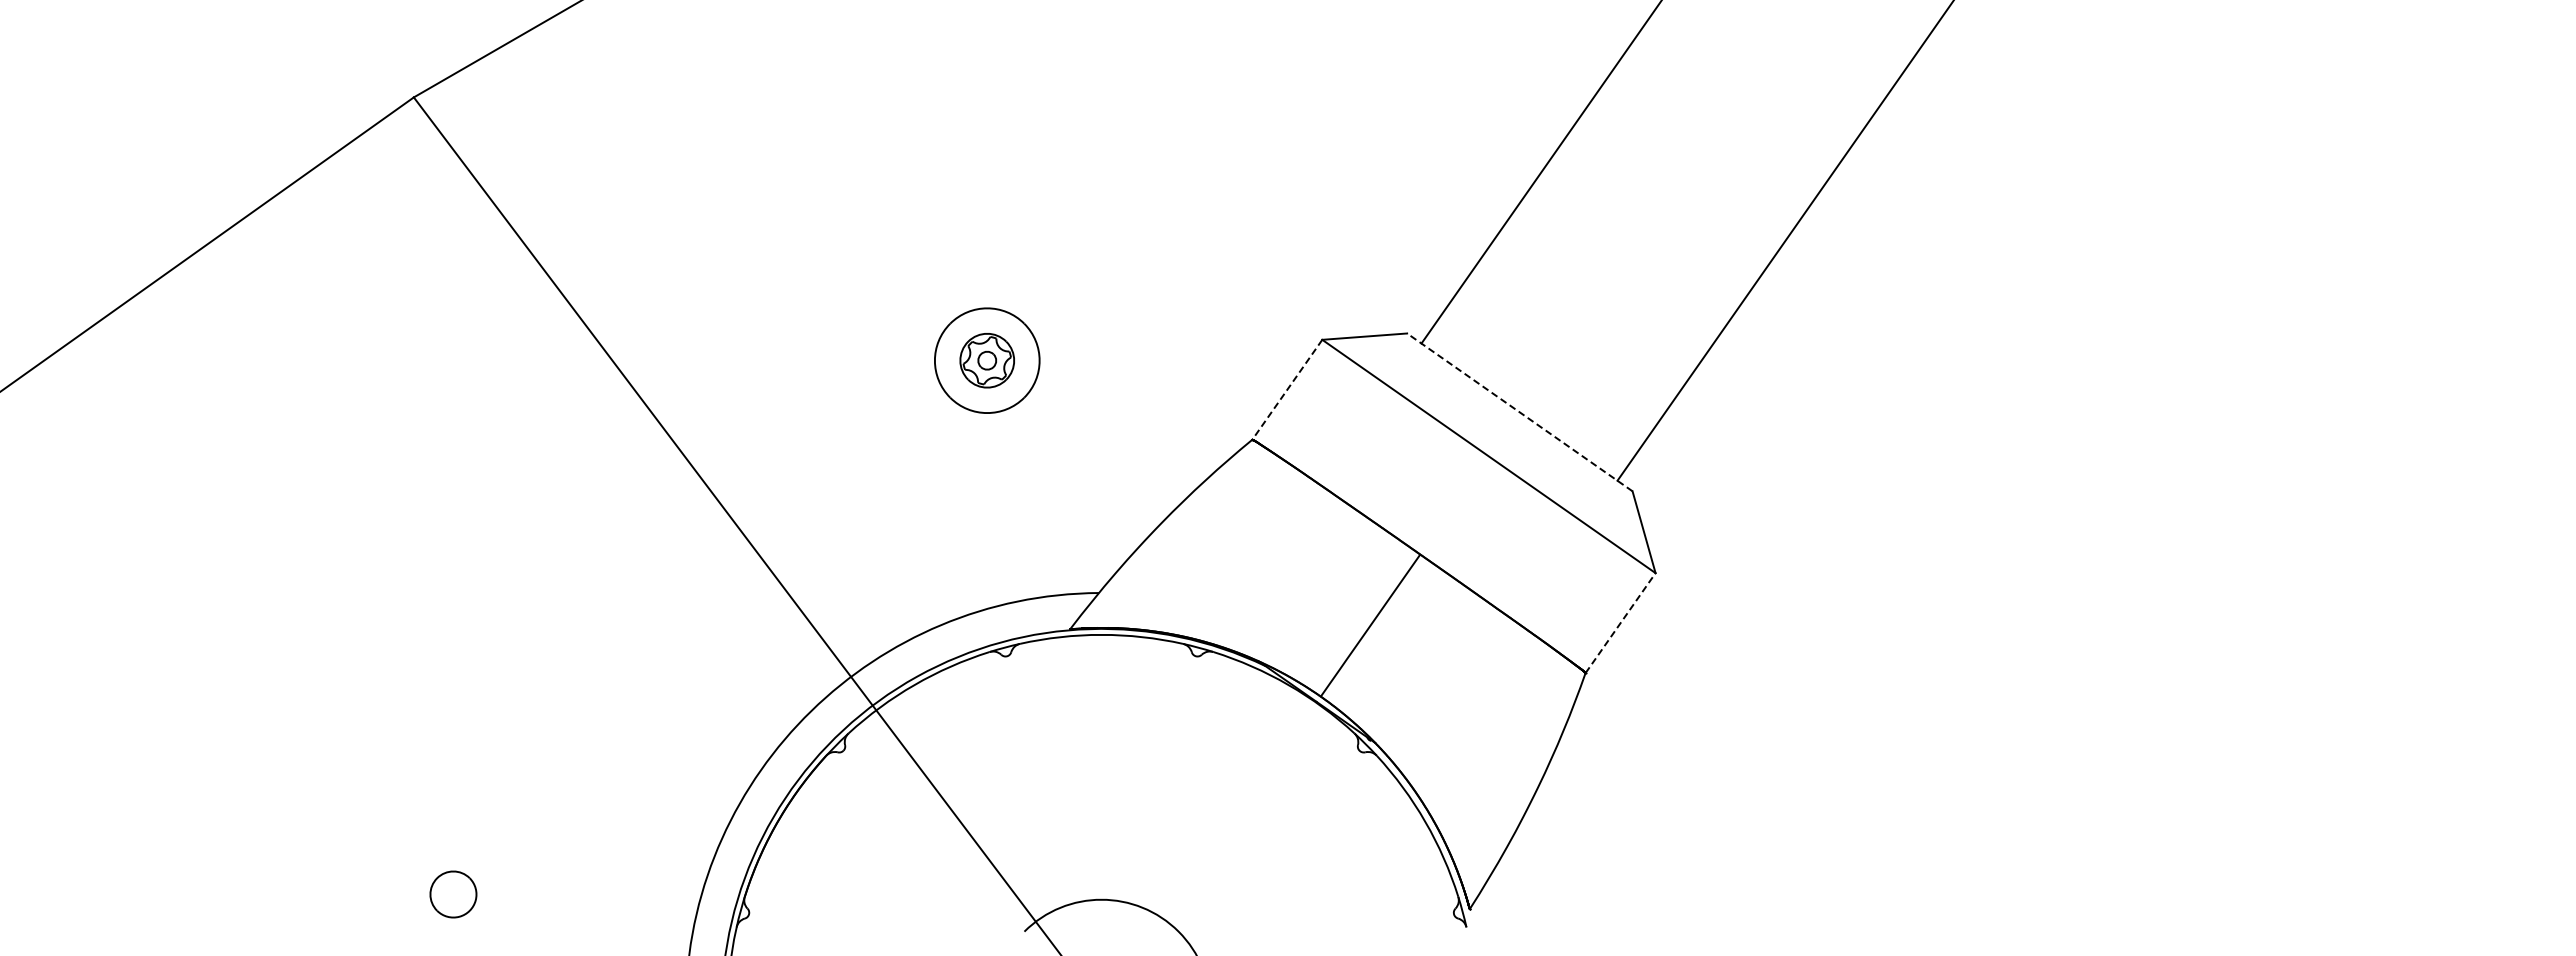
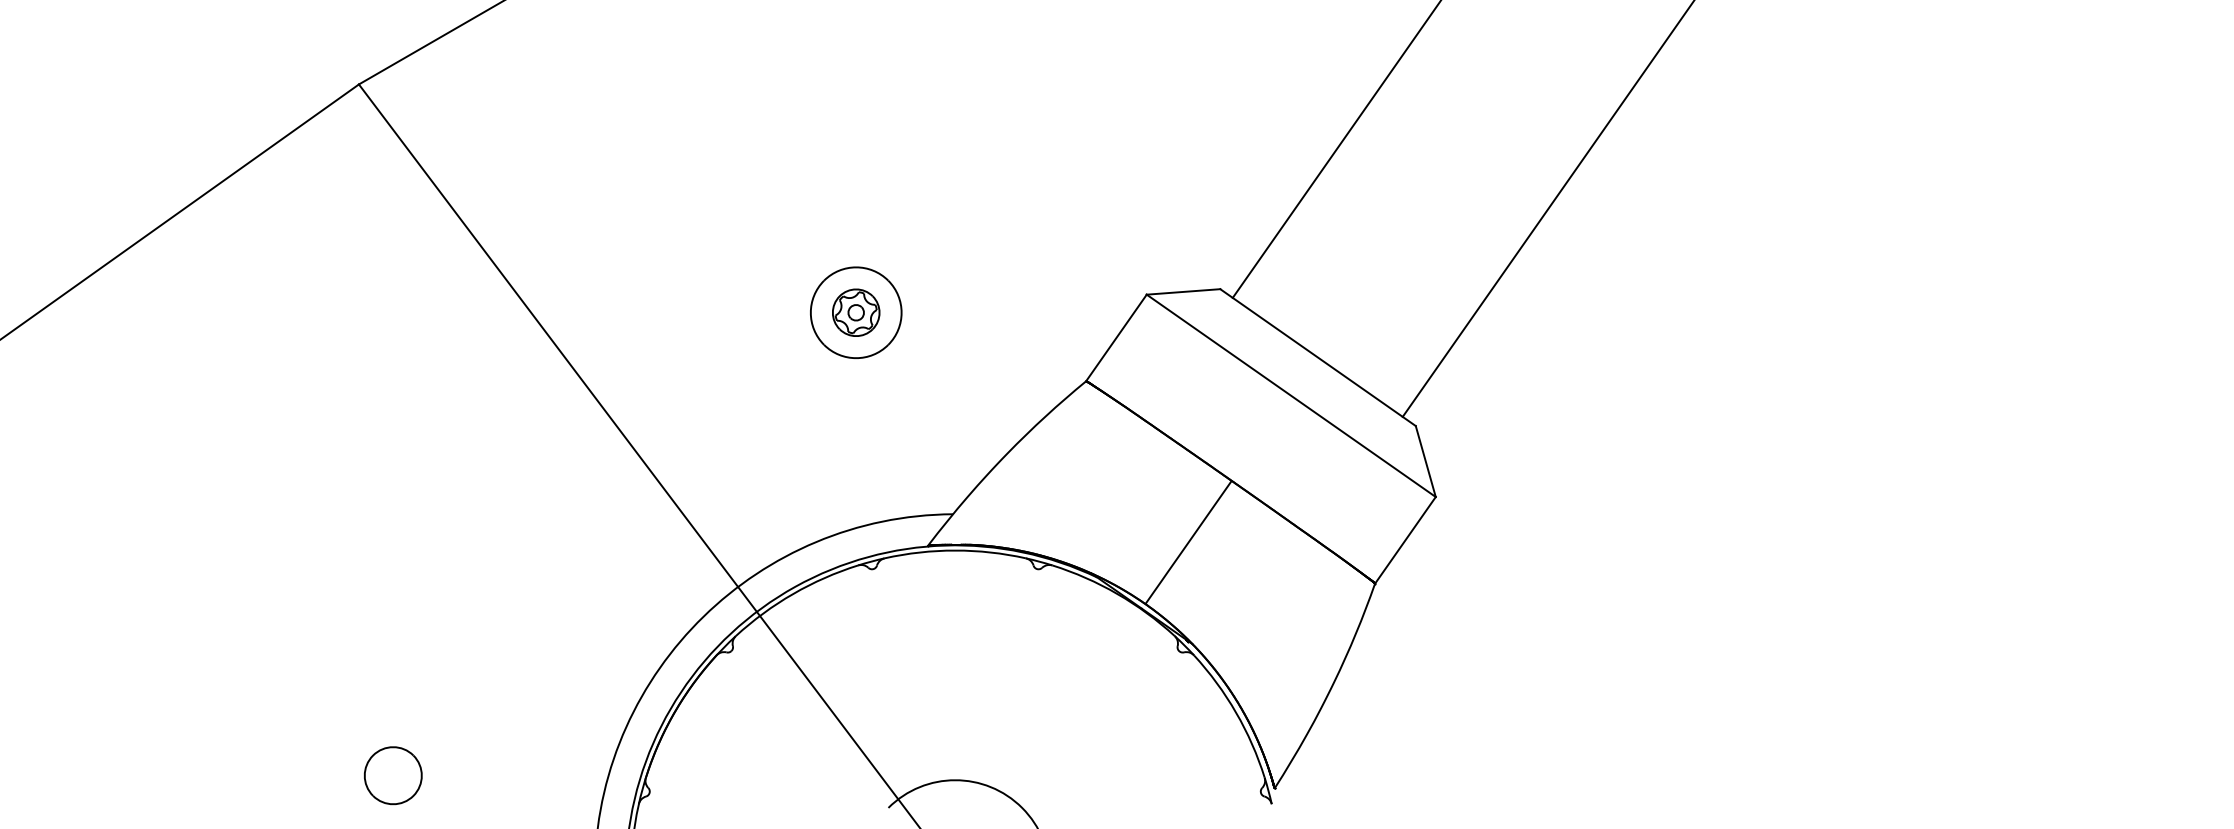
line: (1287, 389) -> (1116, 337), dashed -> solid
line: (1519, 412) -> (1317, 357), dashed -> solid
line: (1620, 622) -> (1405, 539), dashed -> solid
part: (453, 894) -> (393, 775), size x1.43

